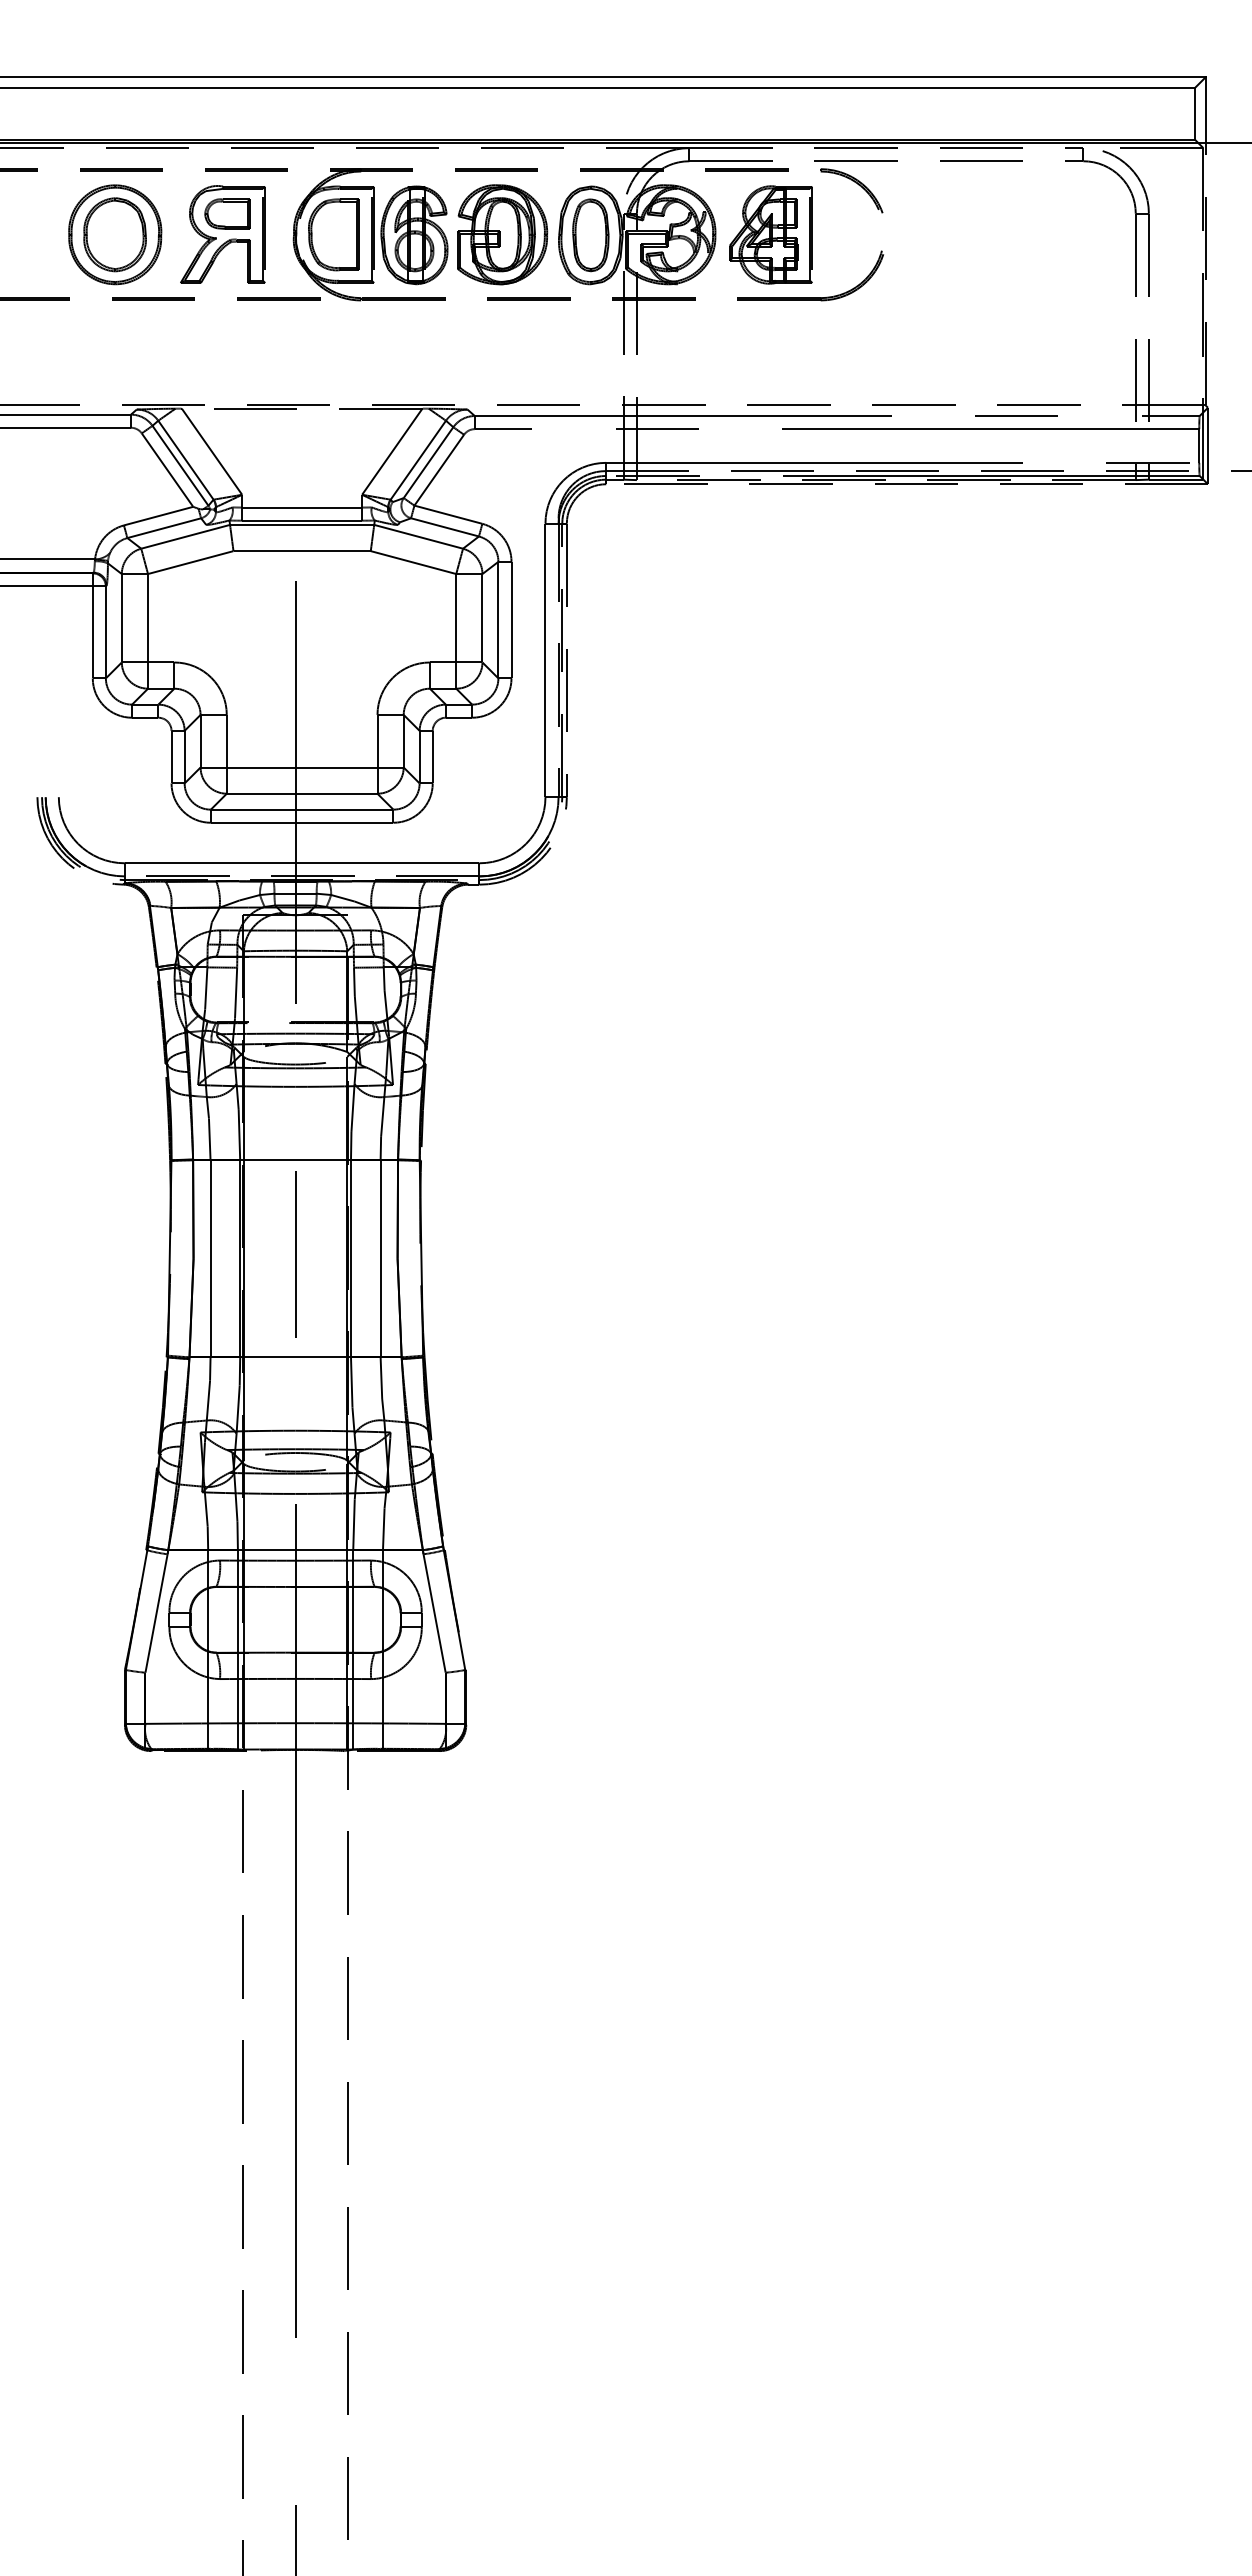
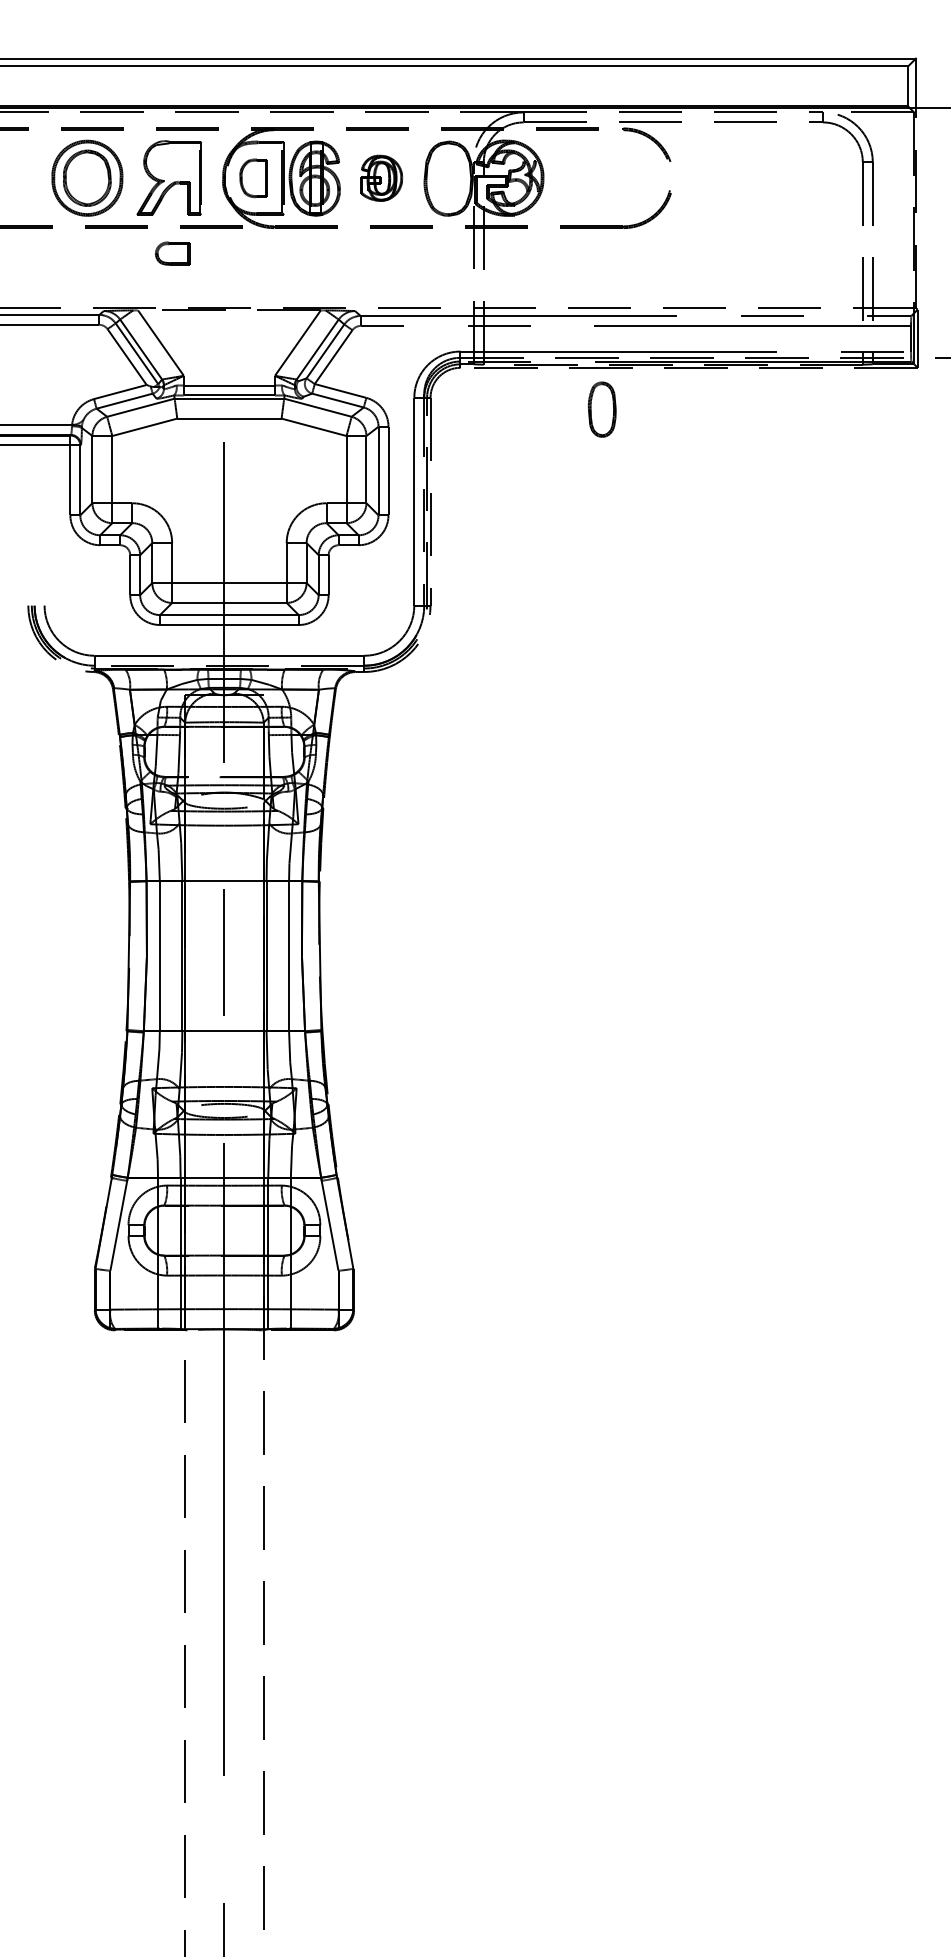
part: (227, 213) -> (172, 253), moved
part: (333, 234) -> (253, 178), size x0.7
part: (502, 234) -> (381, 178), size x0.6
part: (770, 234) -> (585, 178), removed
part: (590, 235) -> (602, 409), moved

